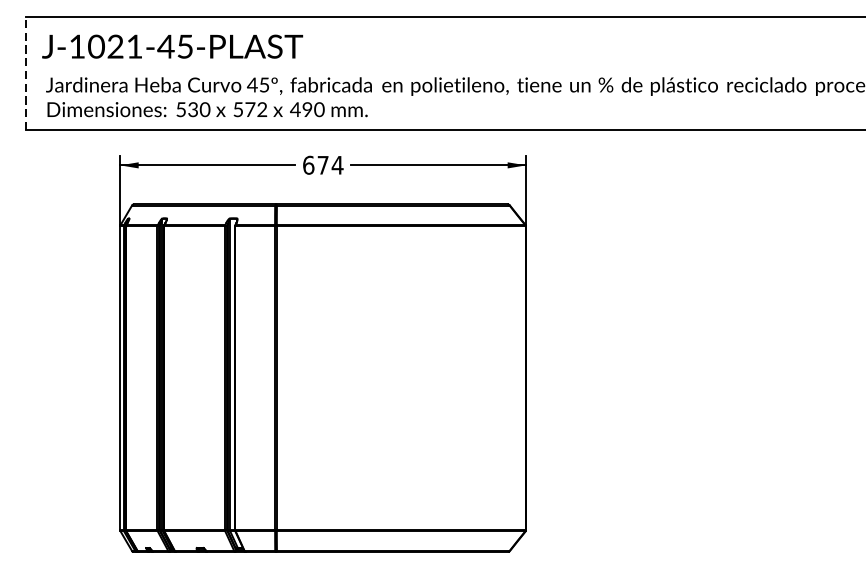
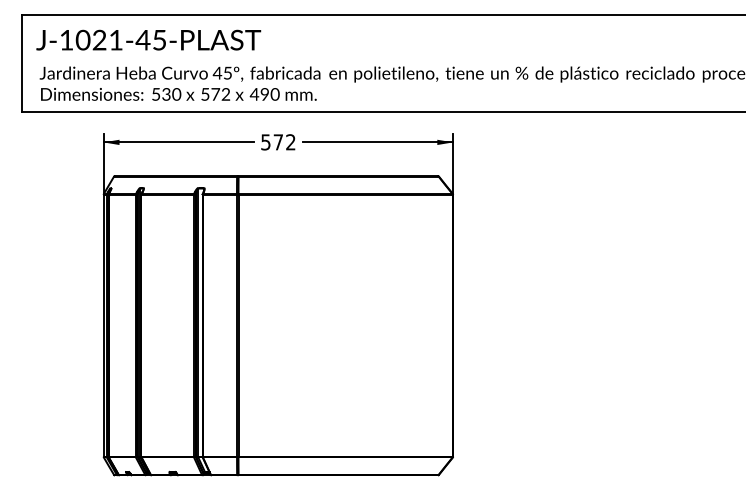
line: (26, 73) -> (22, 63), dashed -> solid
text: (323, 165) -> (278, 142), 674 -> 572

